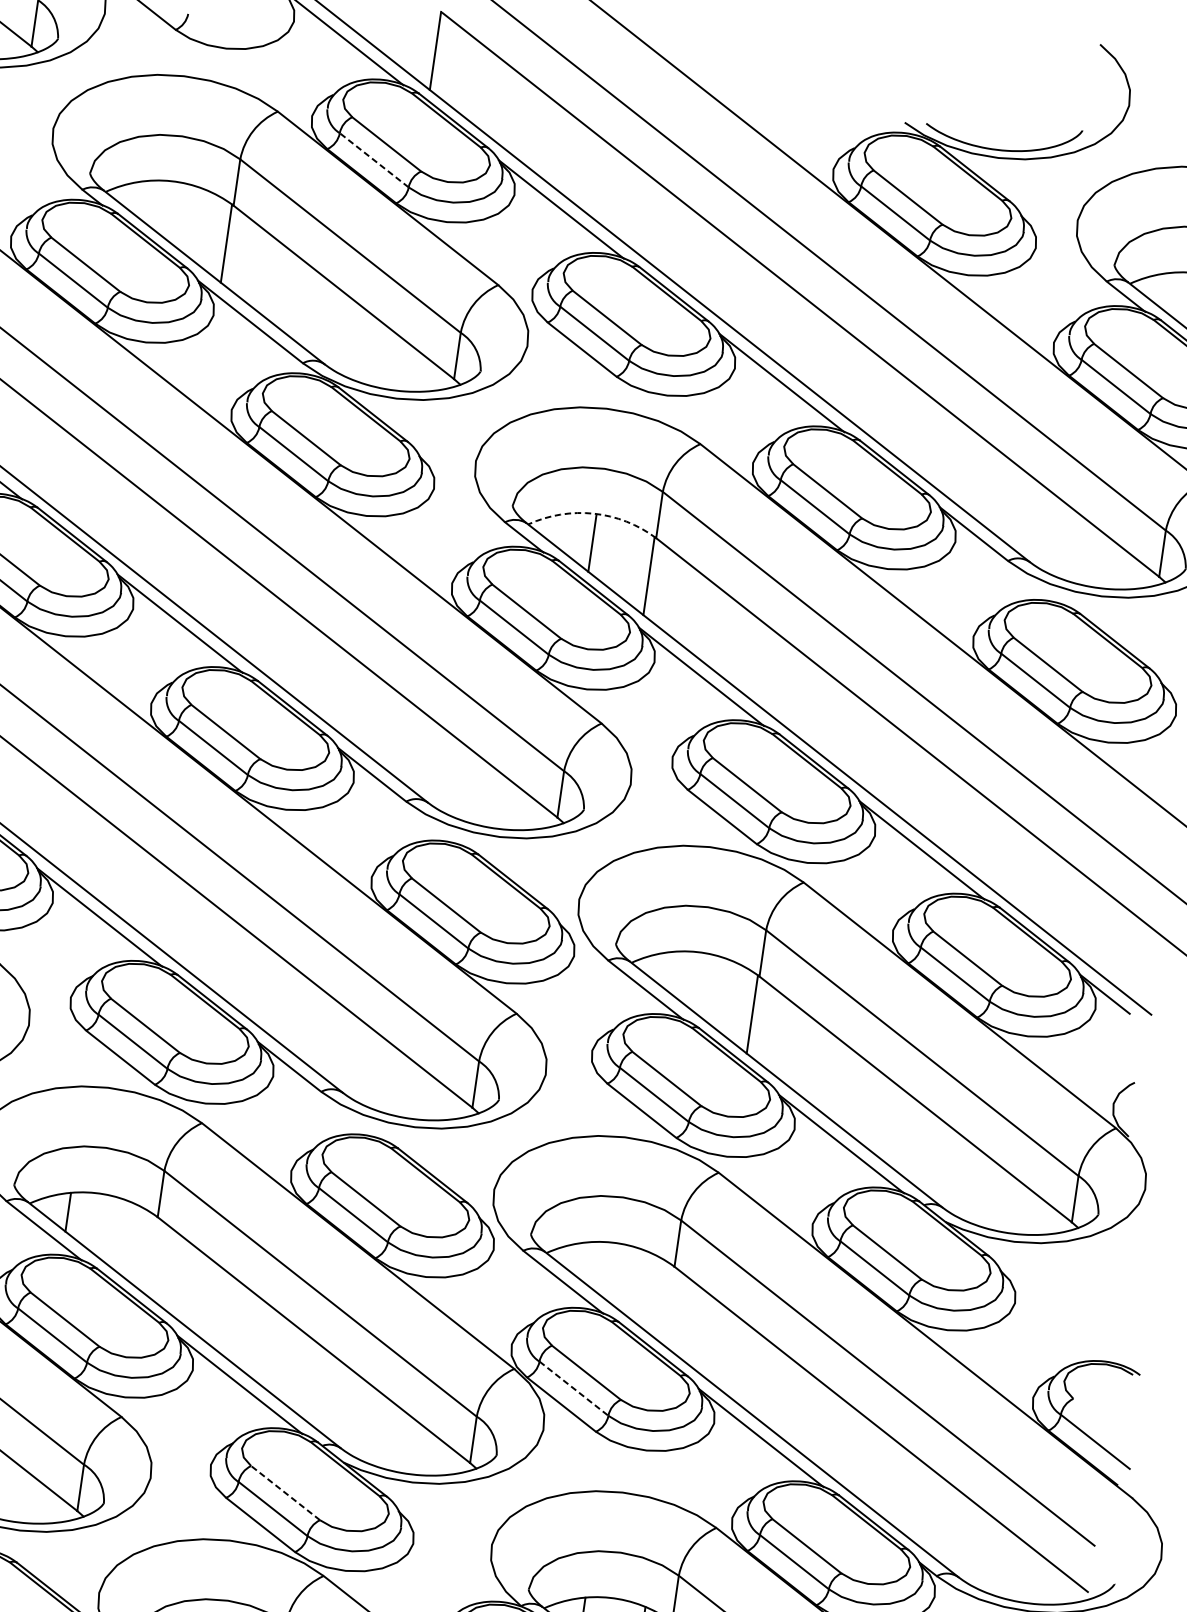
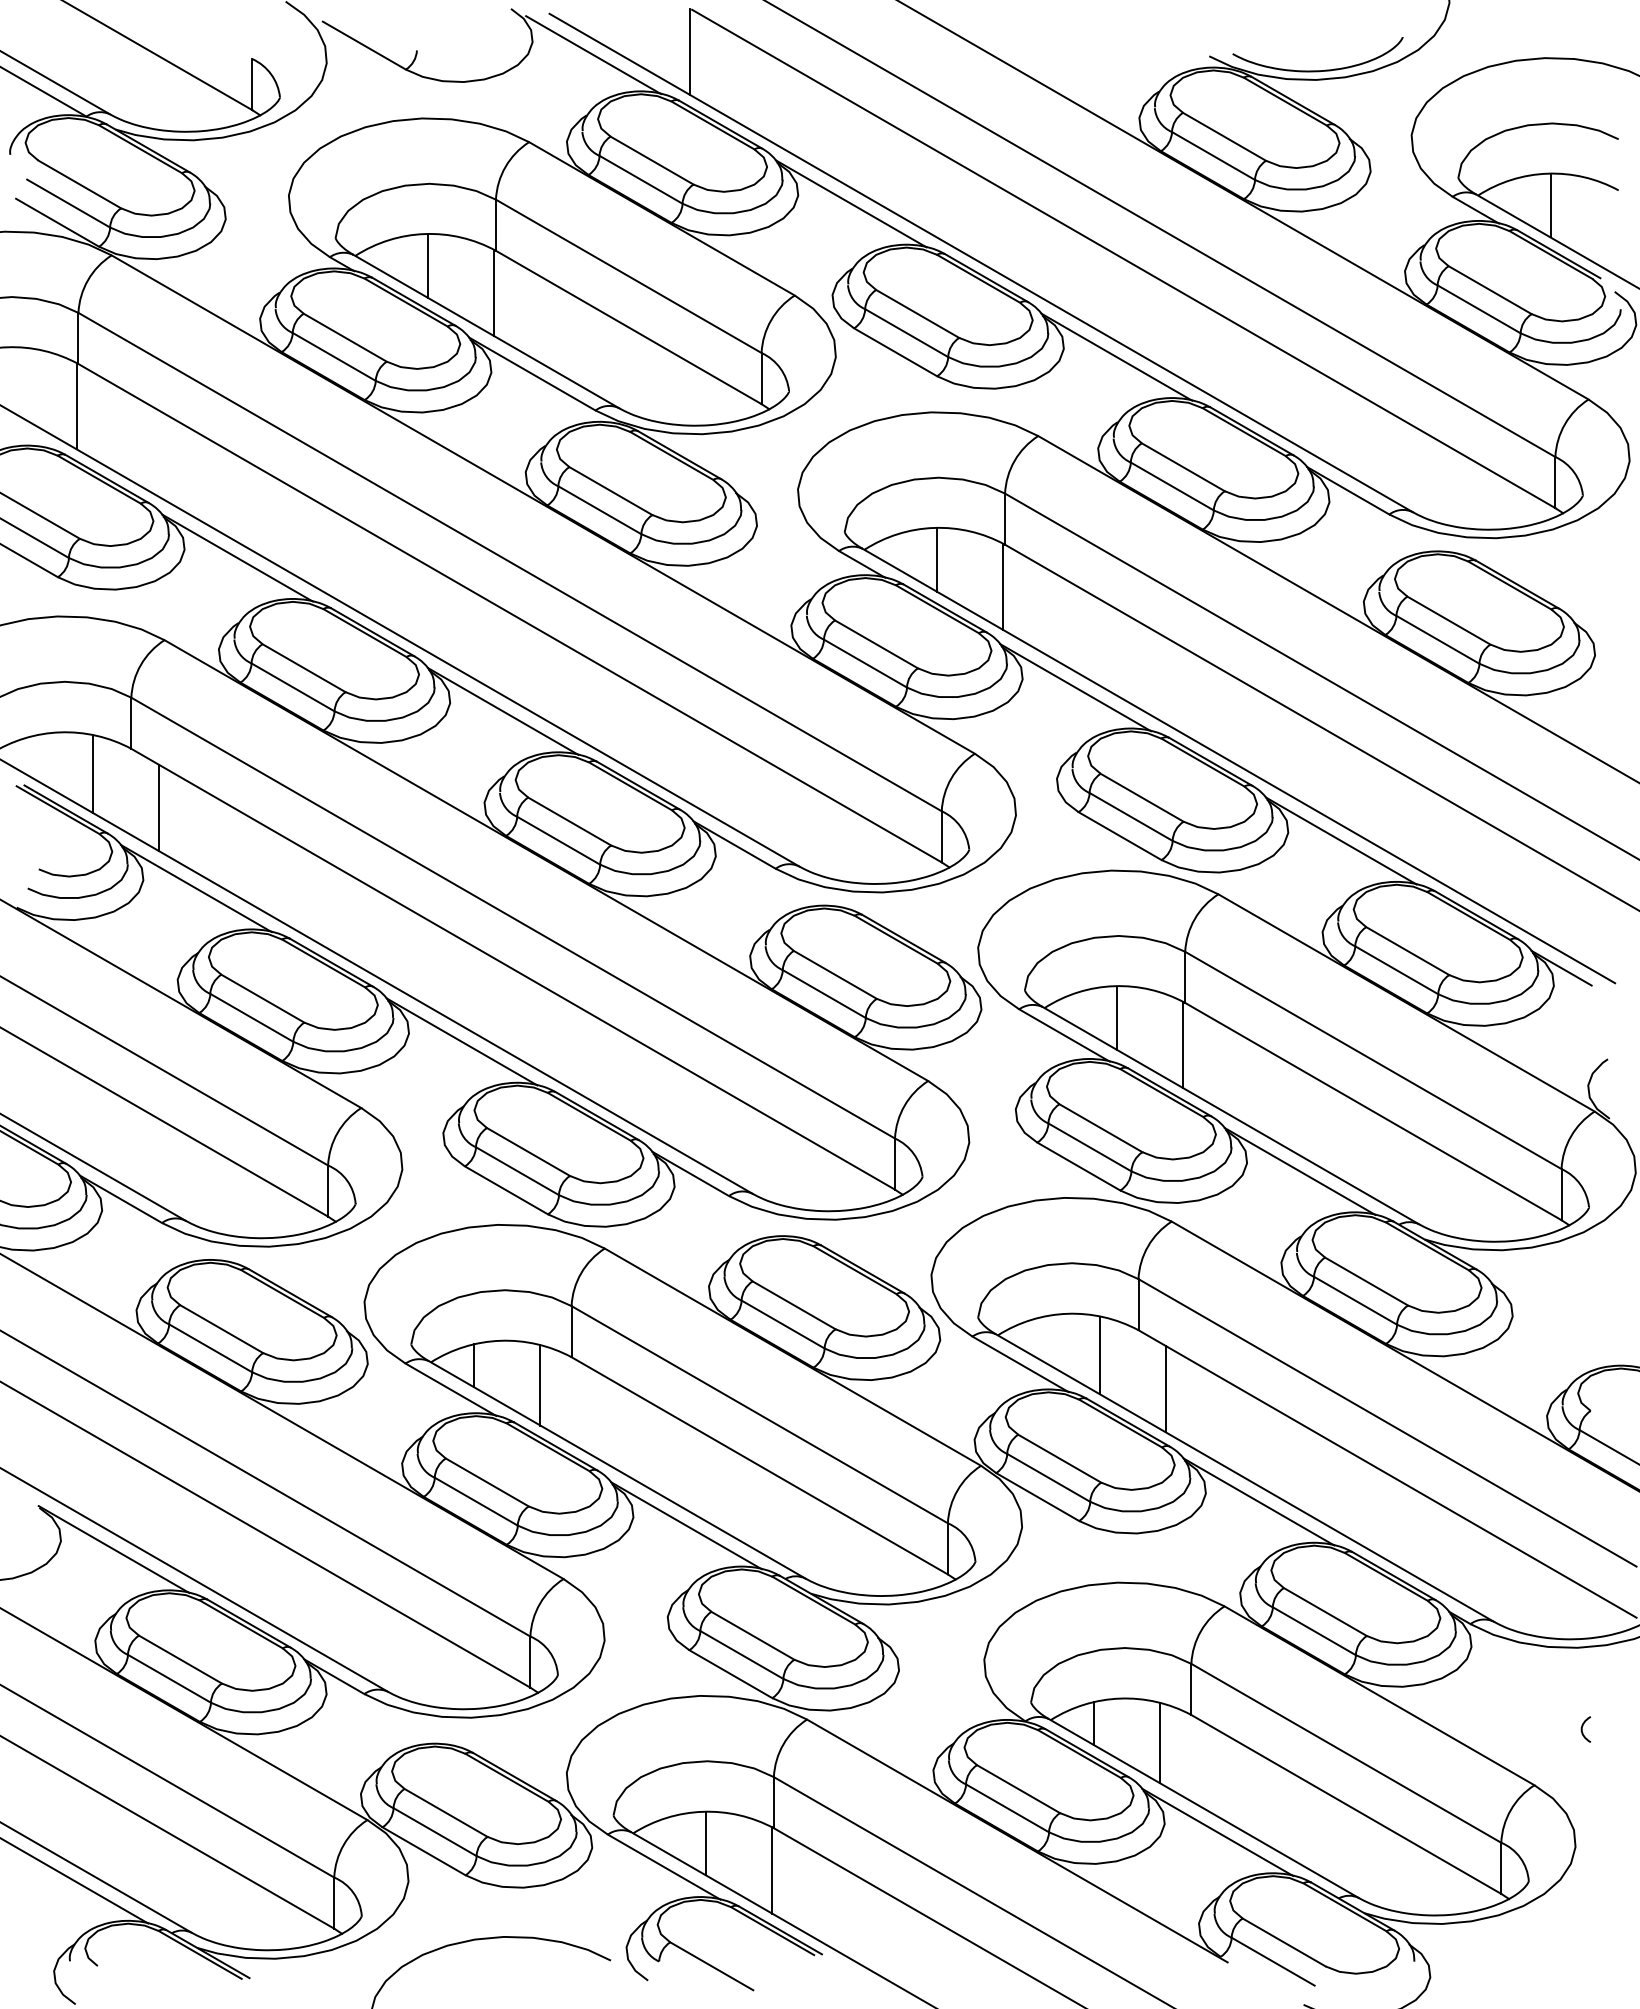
line: (374, 160) -> (641, 179), dashed -> solid
line: (169, 210) -> (427, 265), added
arc: (594, 513) -> (934, 527), dashed -> solid
line: (696, 981) -> (1117, 1018), added
line: (125, 1238) -> (540, 1385), added
line: (635, 1284) -> (1099, 1355), added
line: (692, 1324) -> (1166, 1389), added
line: (573, 1388) -> (1048, 1477), dashed -> solid
line: (285, 1492) -> (752, 1635), dashed -> solid

